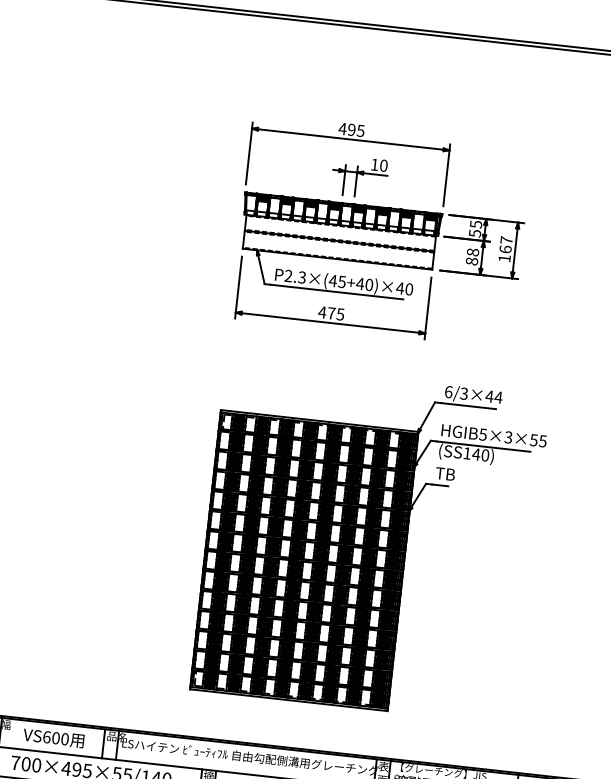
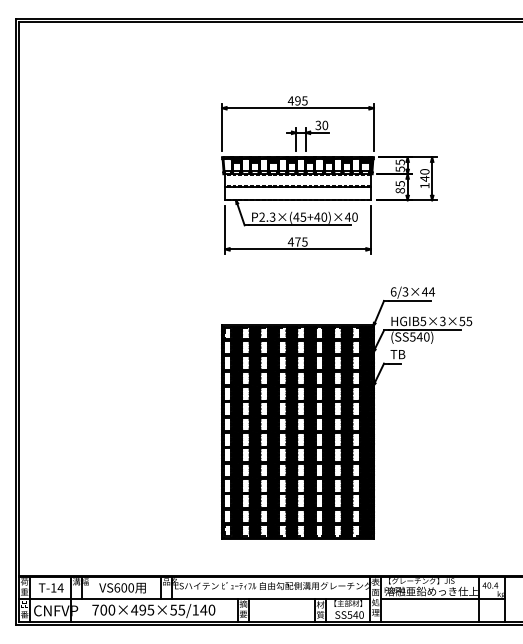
text: (374, 164) -> (318, 125), 10 -> 30
text: (505, 245) -> (424, 175), 167 -> 140
text: (471, 251) -> (399, 183), 88 -> 85
text: (466, 452) -> (412, 336), (SS140) -> (SS540)

